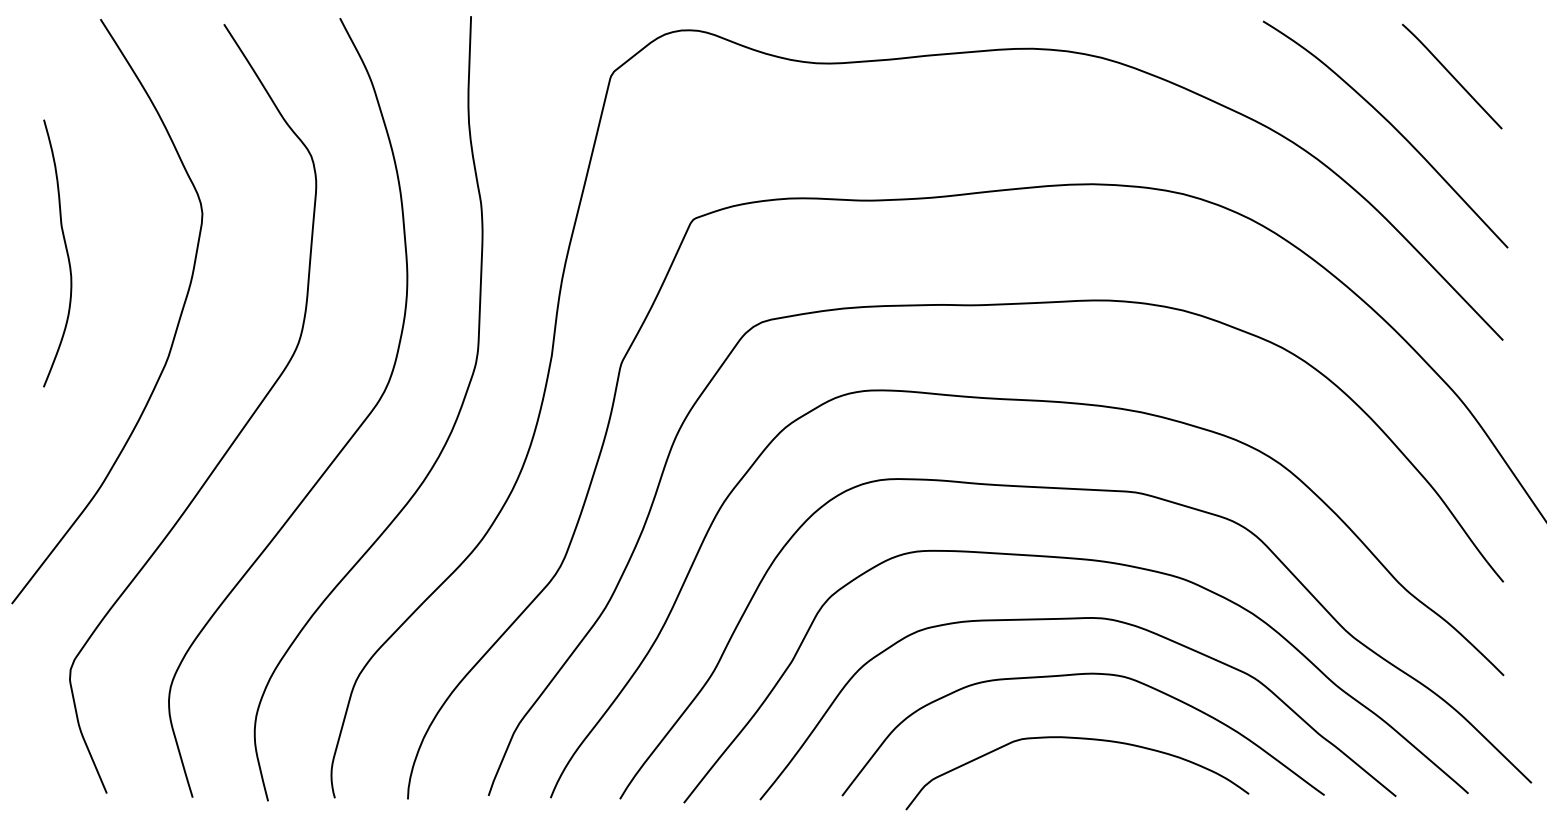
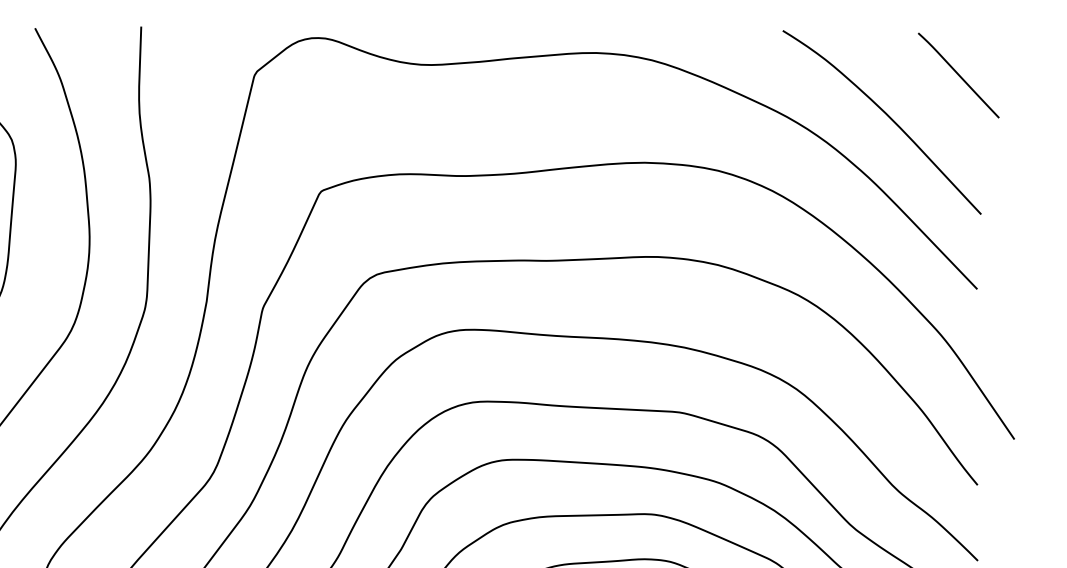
line: (1452, 76) -> (958, 75), moved

